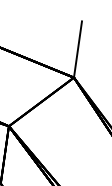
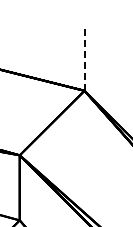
line: (77, 49) -> (84, 58), solid -> dashed

